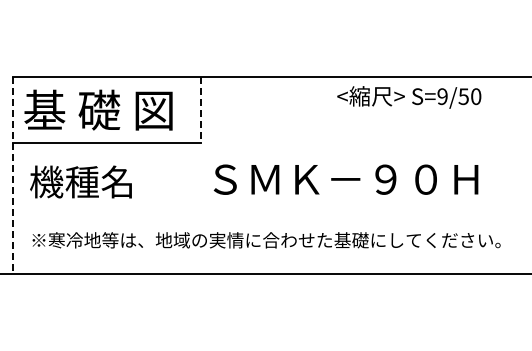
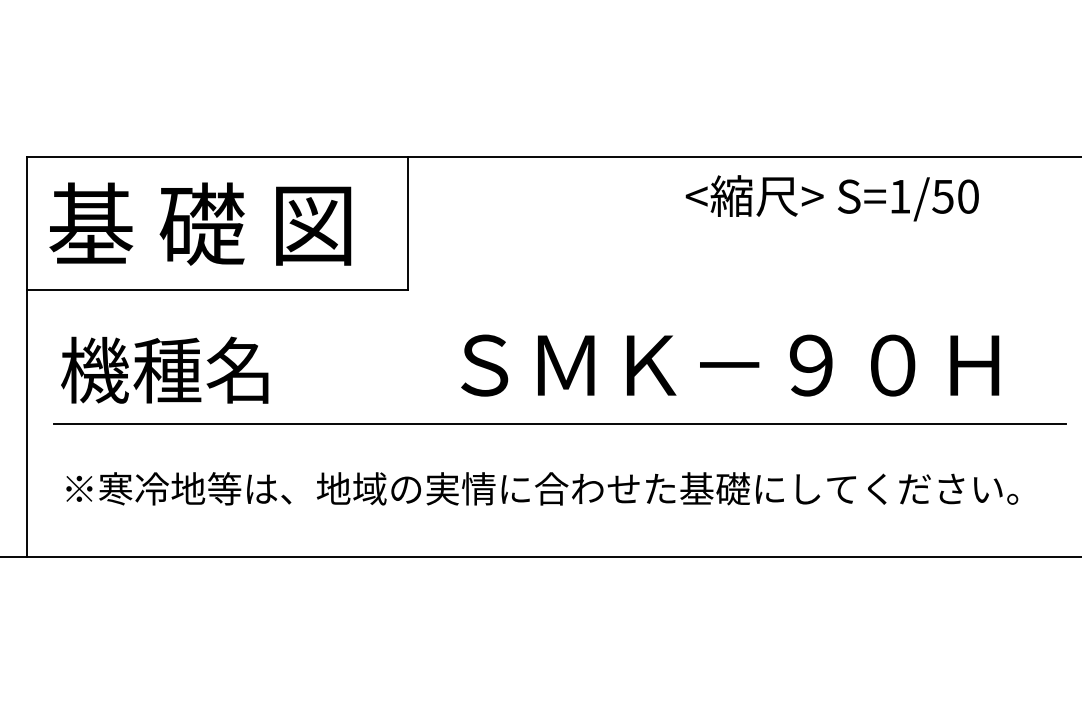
text: (442, 96) -> (899, 196), S=9/50 -> S=1/50
line: (200, 110) -> (407, 224), dashed -> solid
line: (13, 175) -> (27, 357), dashed -> solid
text: (345, 179) -> (729, 365), moved
line: (274, 208) -> (558, 424), added

